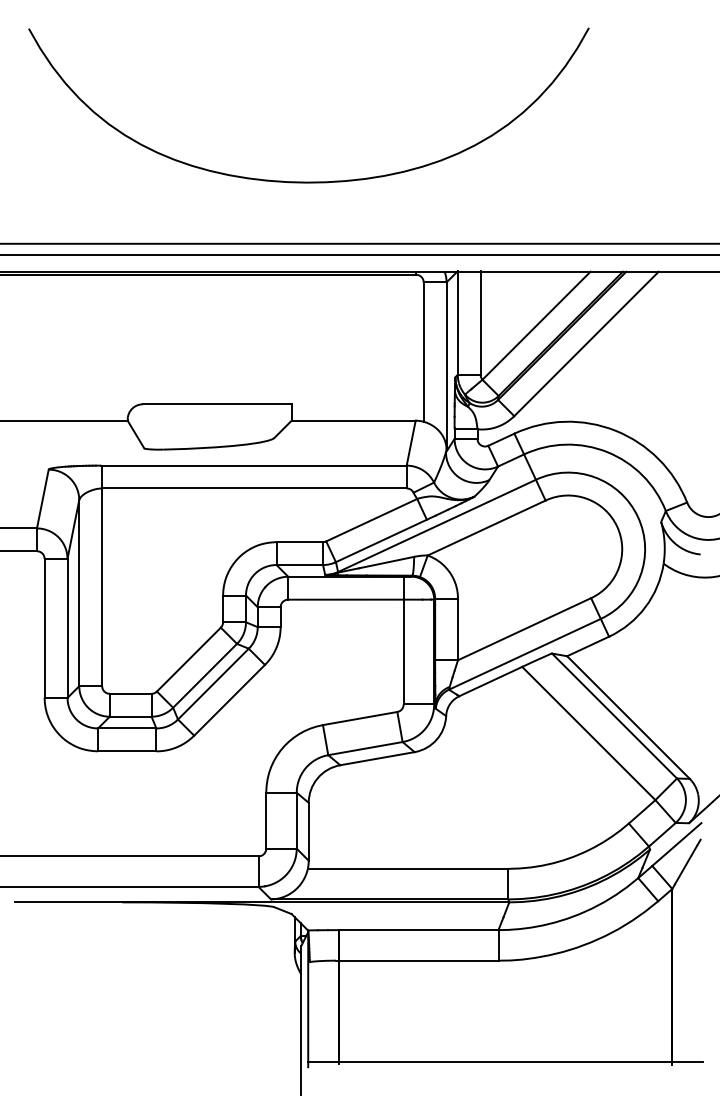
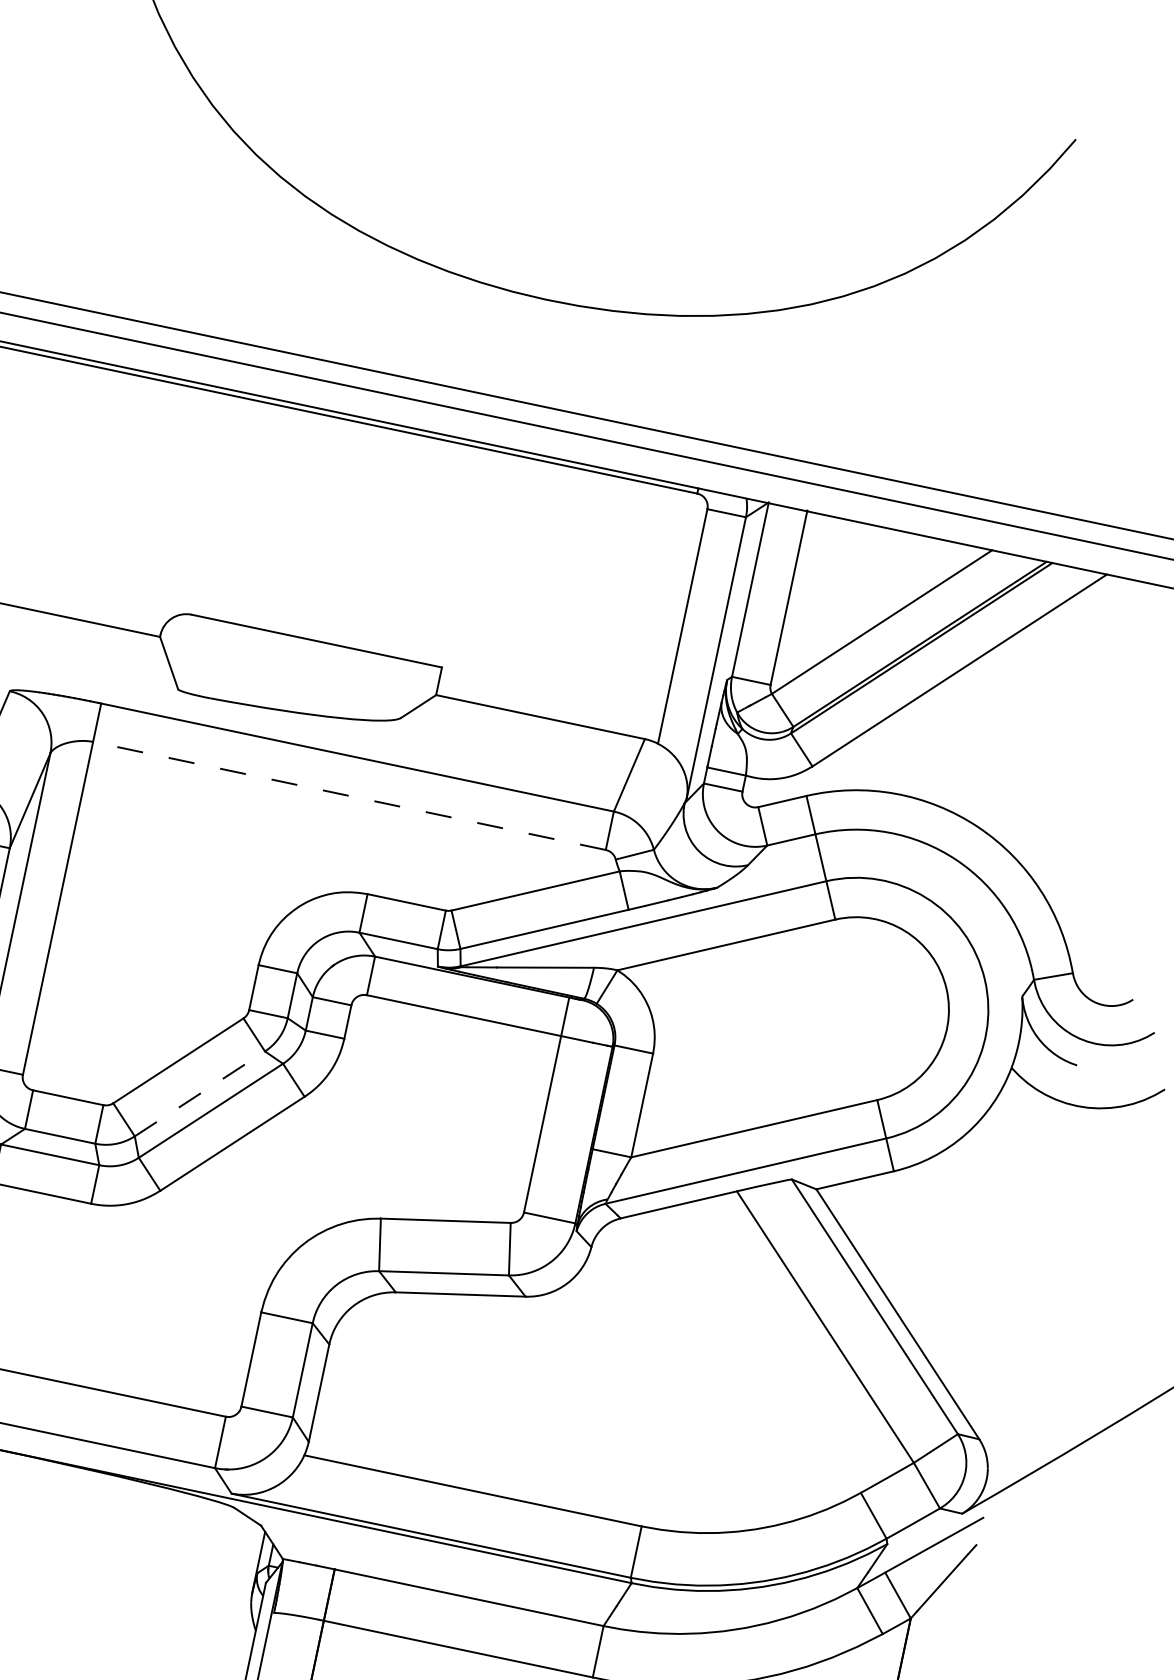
line: (253, 488) -> (347, 795), solid -> dashed
line: (205, 675) -> (200, 1093), solid -> dashed

